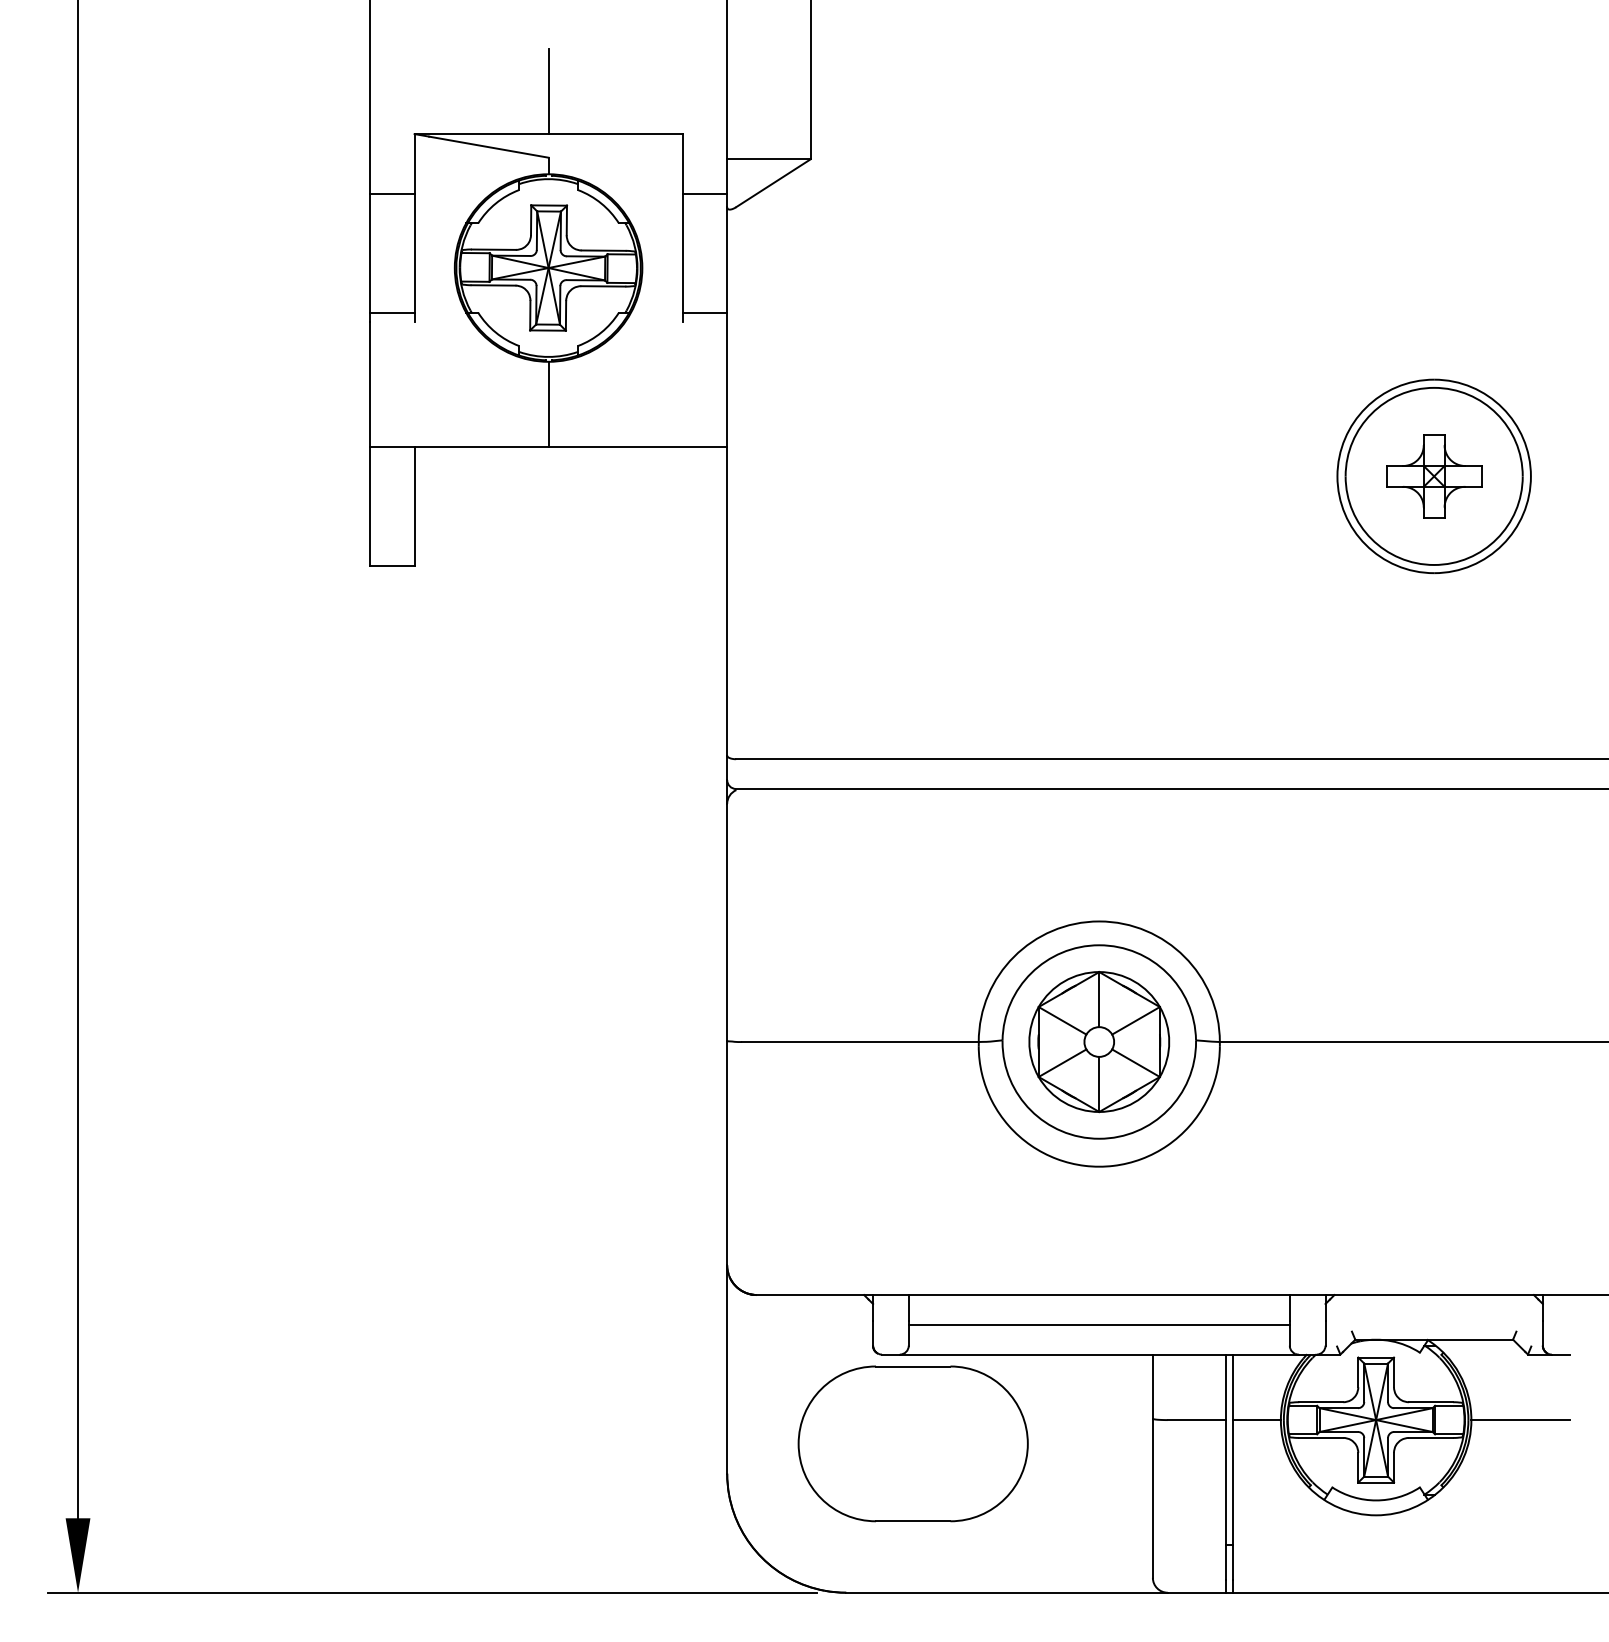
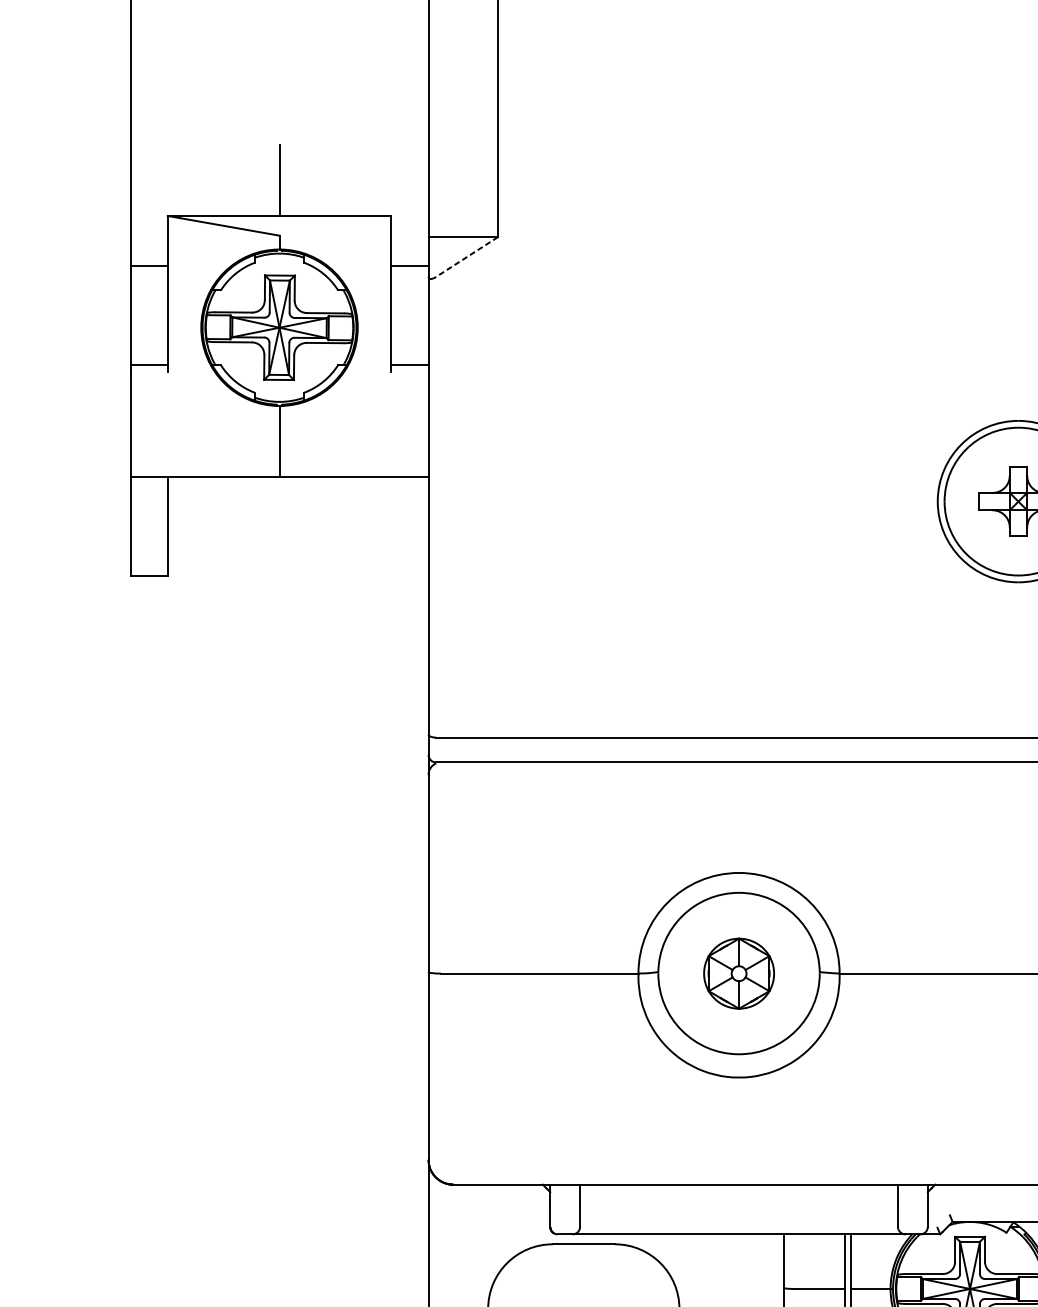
line: (772, 183) -> (466, 257), solid -> dashed
part: (1099, 1042) -> (739, 973), size x0.6
line: (1098, 1324) -> (738, 1209), removed

